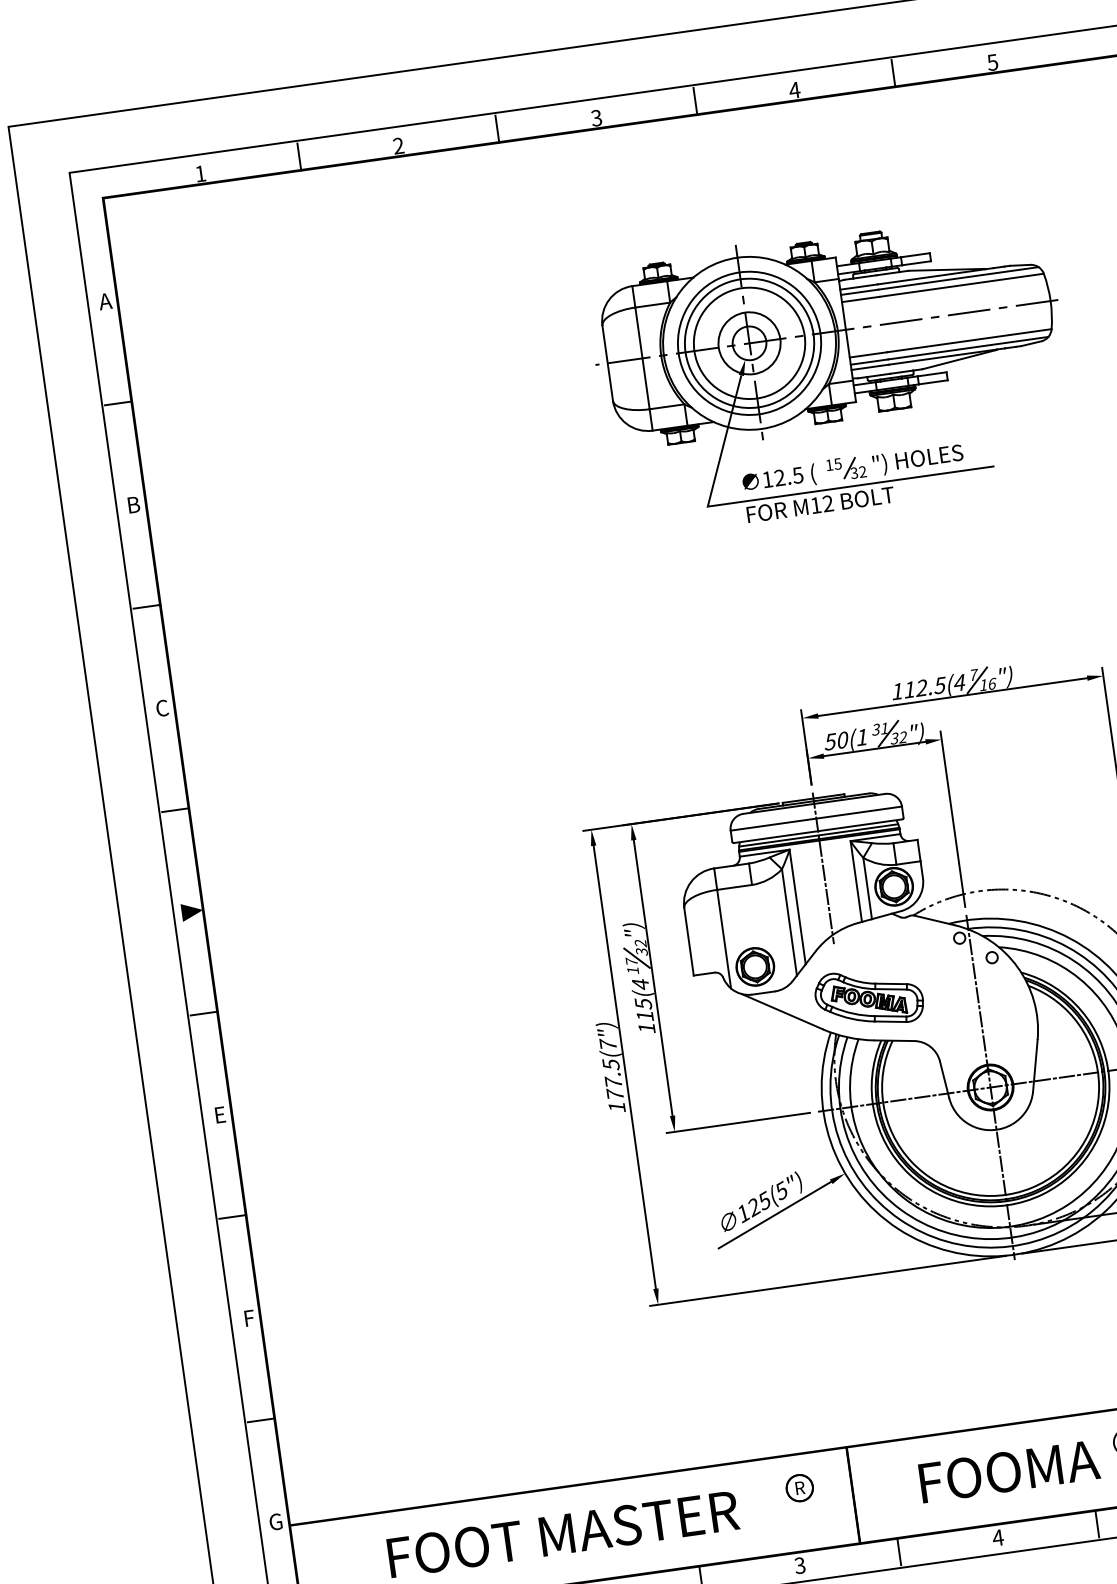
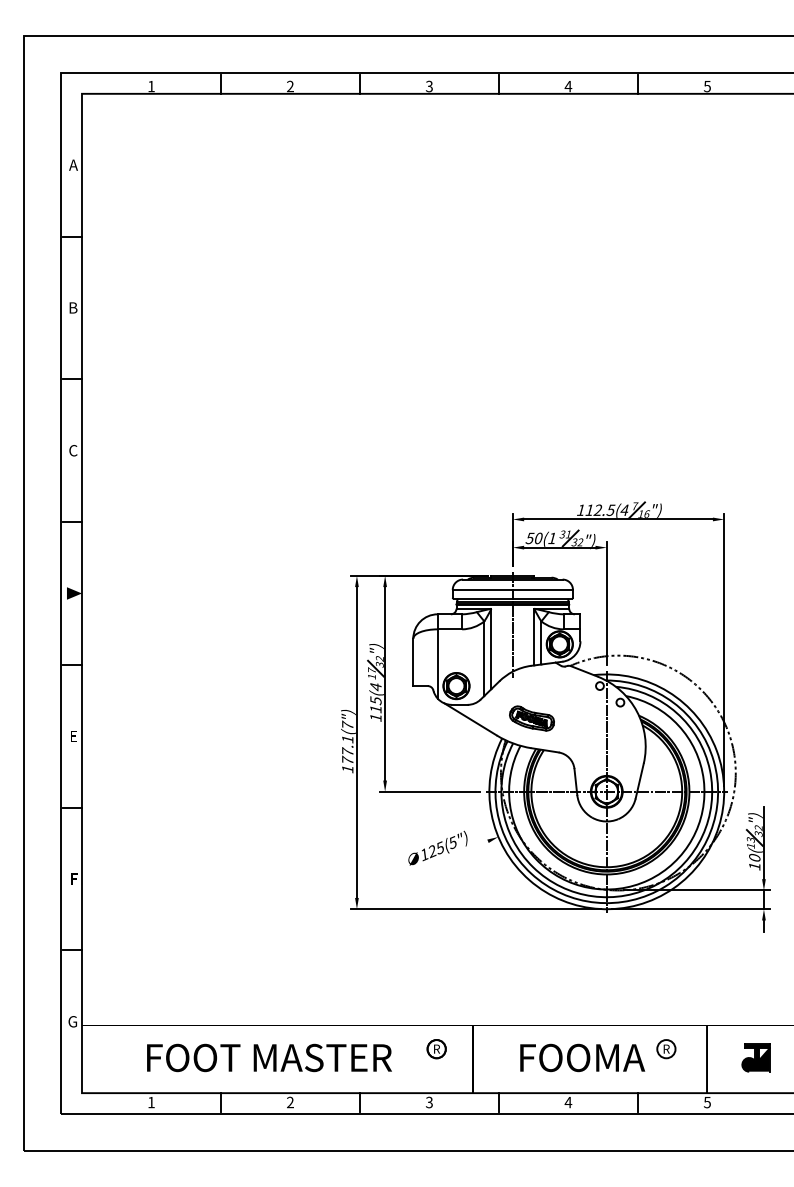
part: (832, 371) -> (567, 283), removed
part: (868, 998) -> (531, 718), size x0.6
text: (610, 1064) -> (347, 739), 177.5(7") -> 177.1(7")
line: (775, 1214) -> (446, 858), removed

